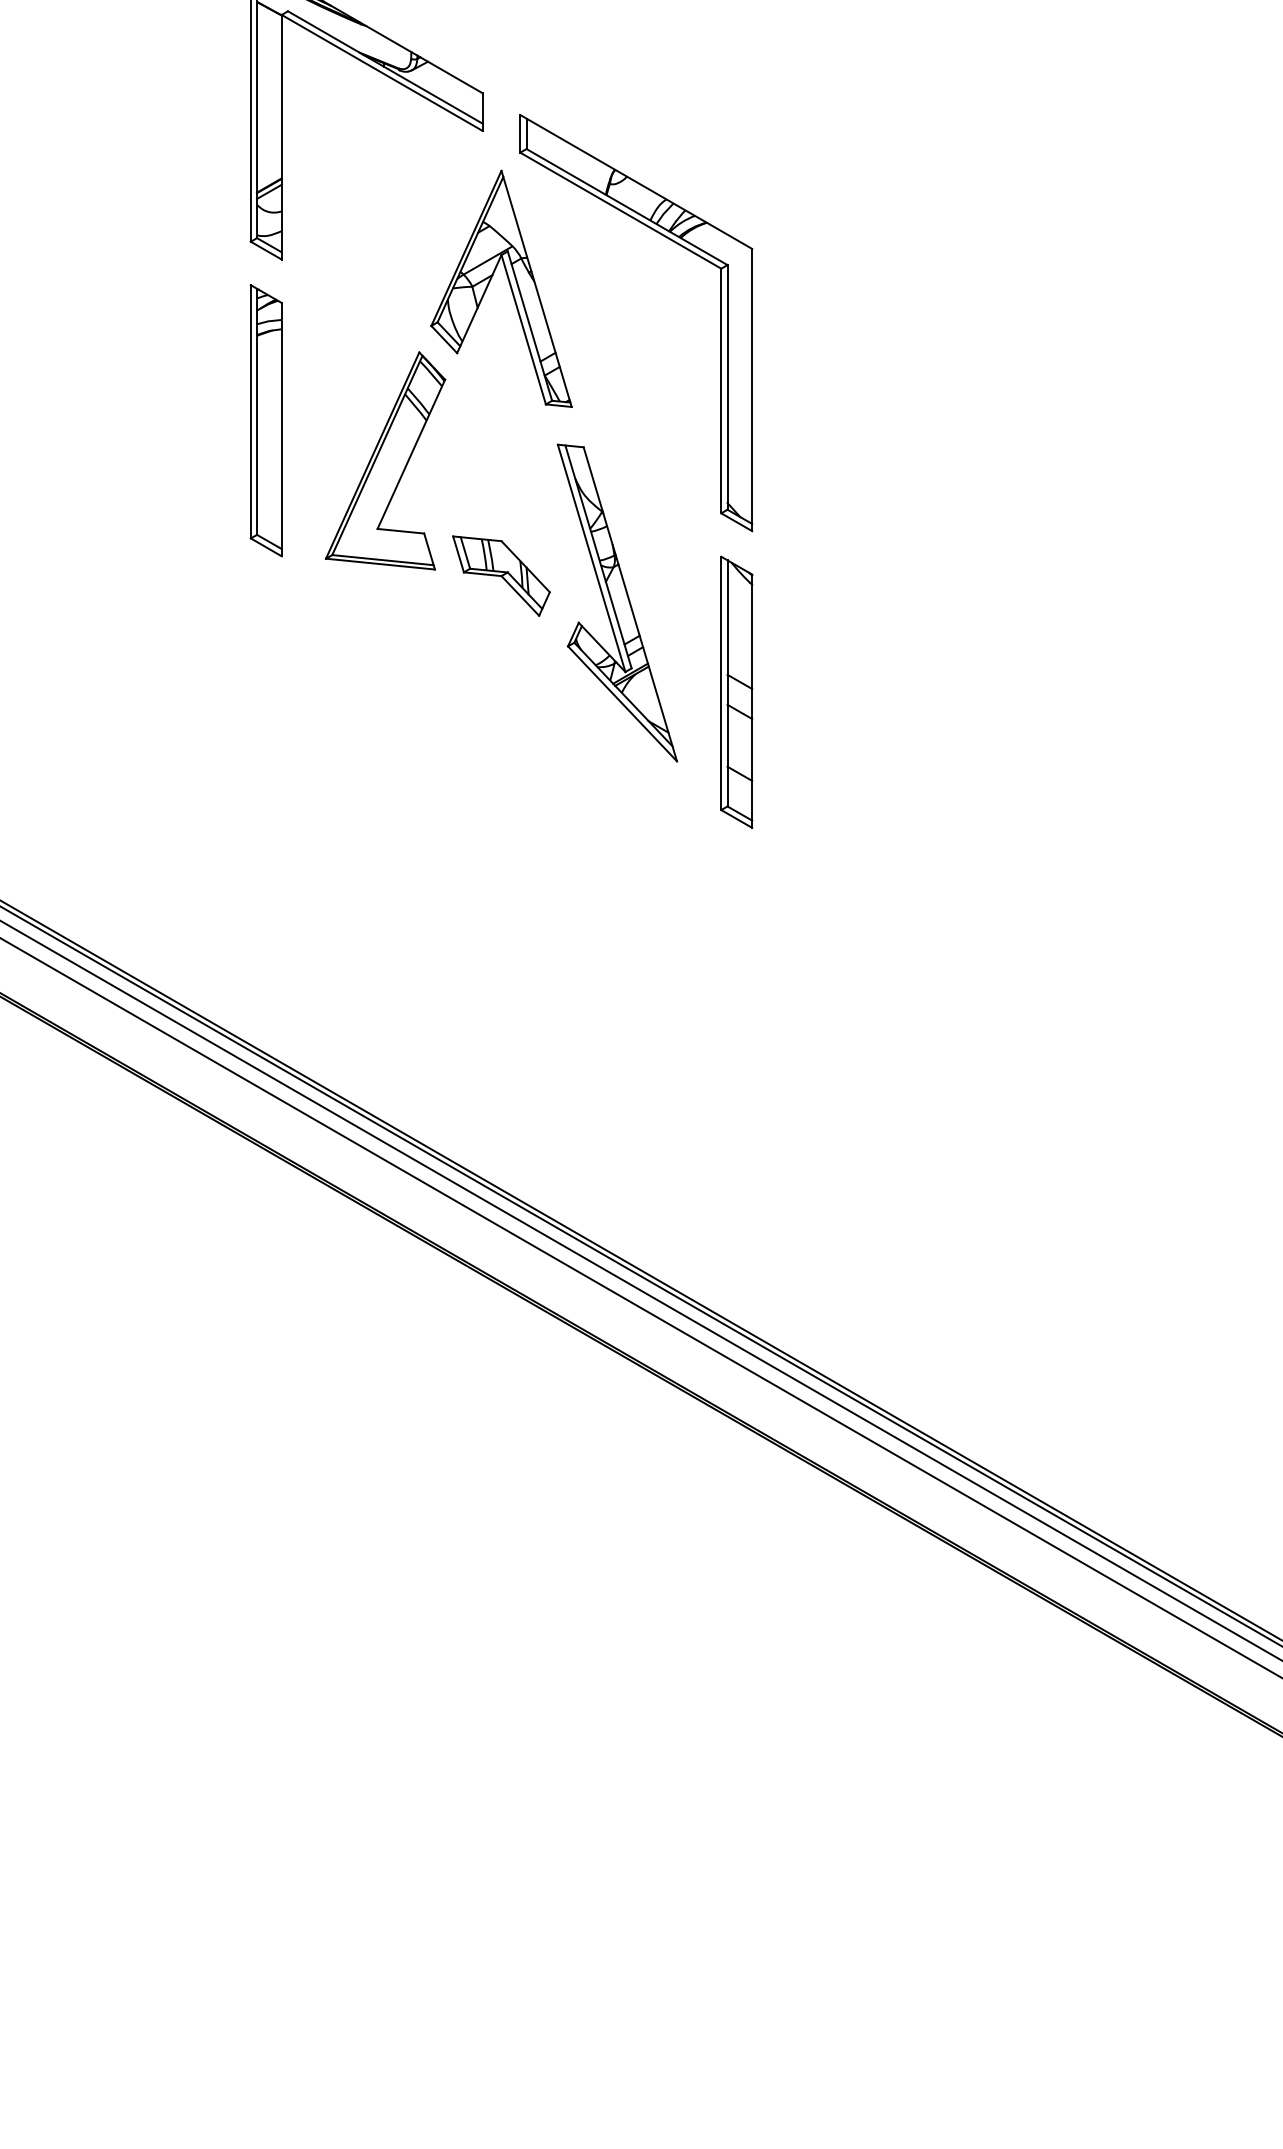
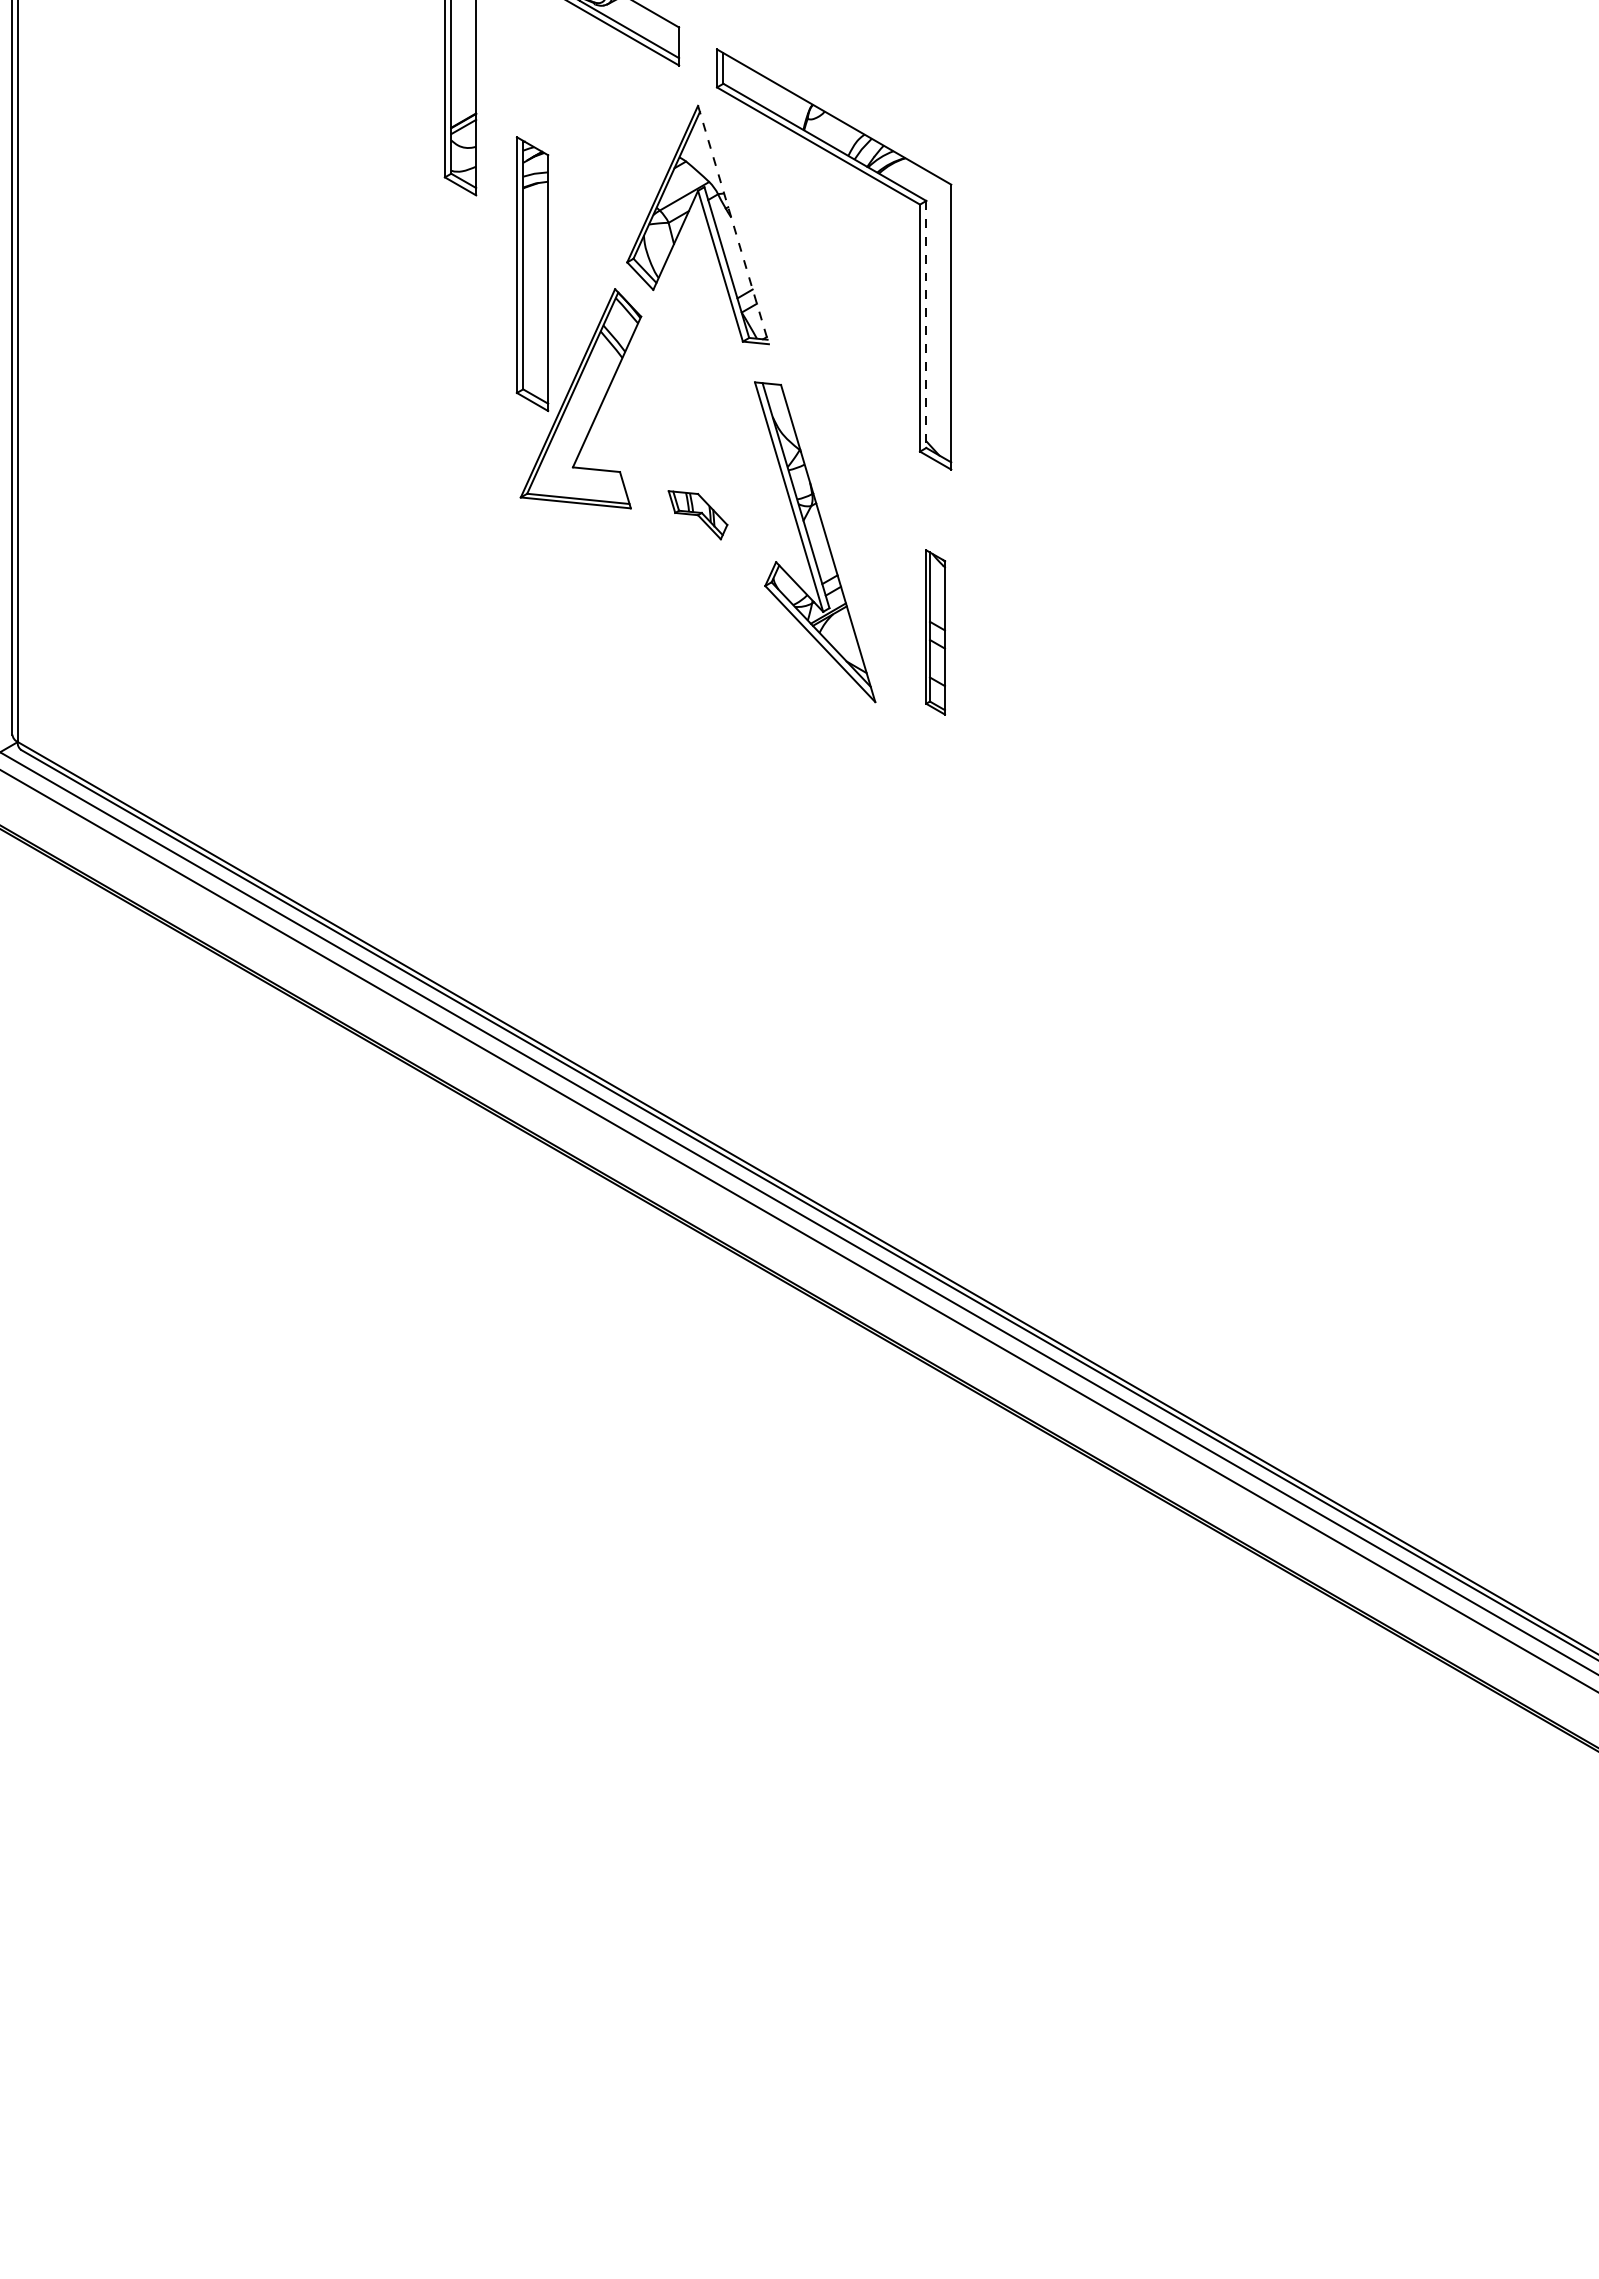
line: (536, 289) -> (733, 225), solid -> dashed
line: (727, 387) -> (926, 324), solid -> dashed
part: (266, 421) -> (532, 274), moved
part: (500, 576) -> (697, 515), size x0.6
part: (736, 692) -> (935, 632), size x0.6

